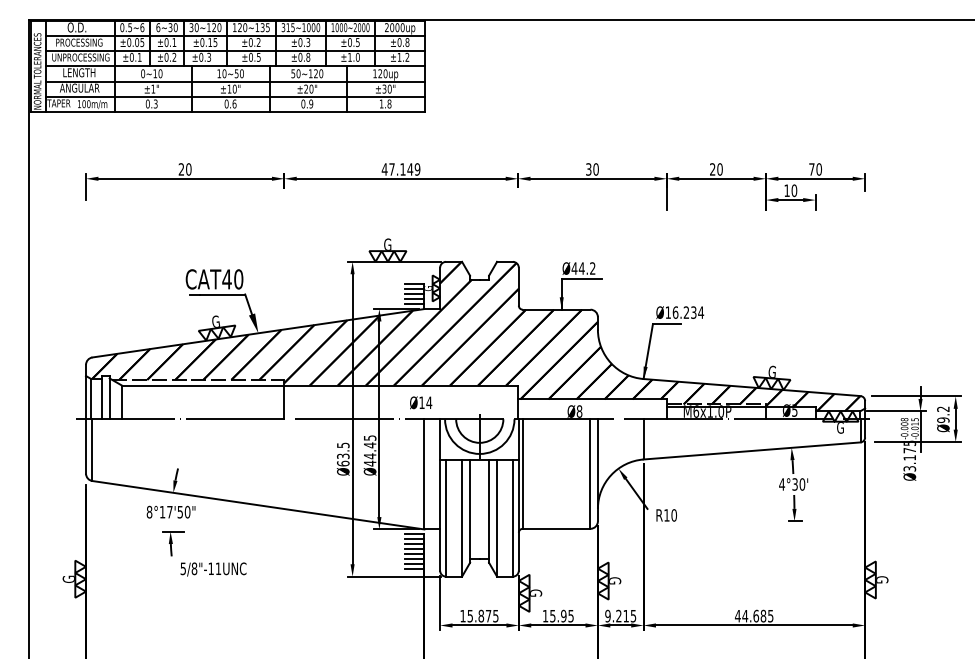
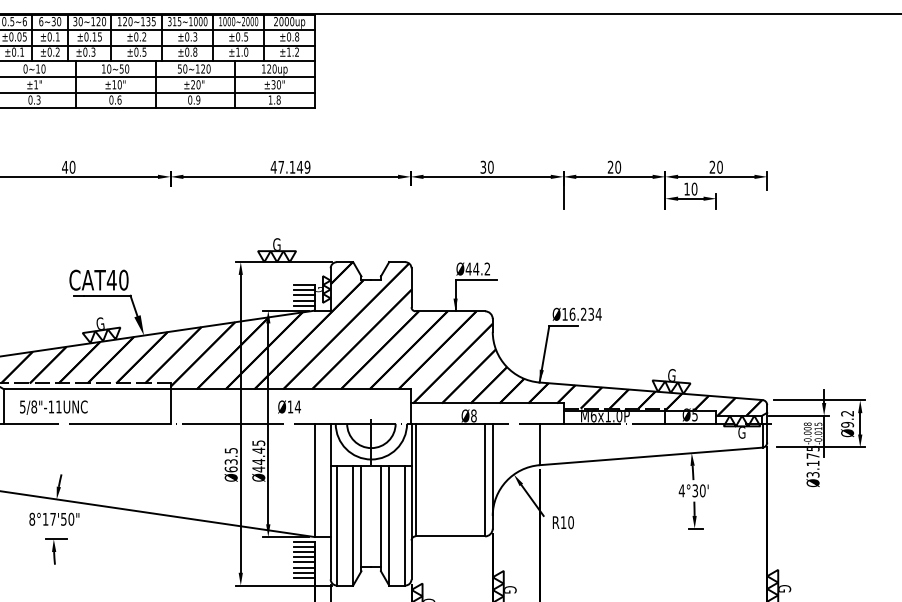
text: (181, 169) -> (65, 167), 20 -> 40
text: (811, 169) -> (712, 167), 70 -> 20
text: (421, 402) -> (289, 406), moved
text: (213, 569) -> (53, 407), moved

